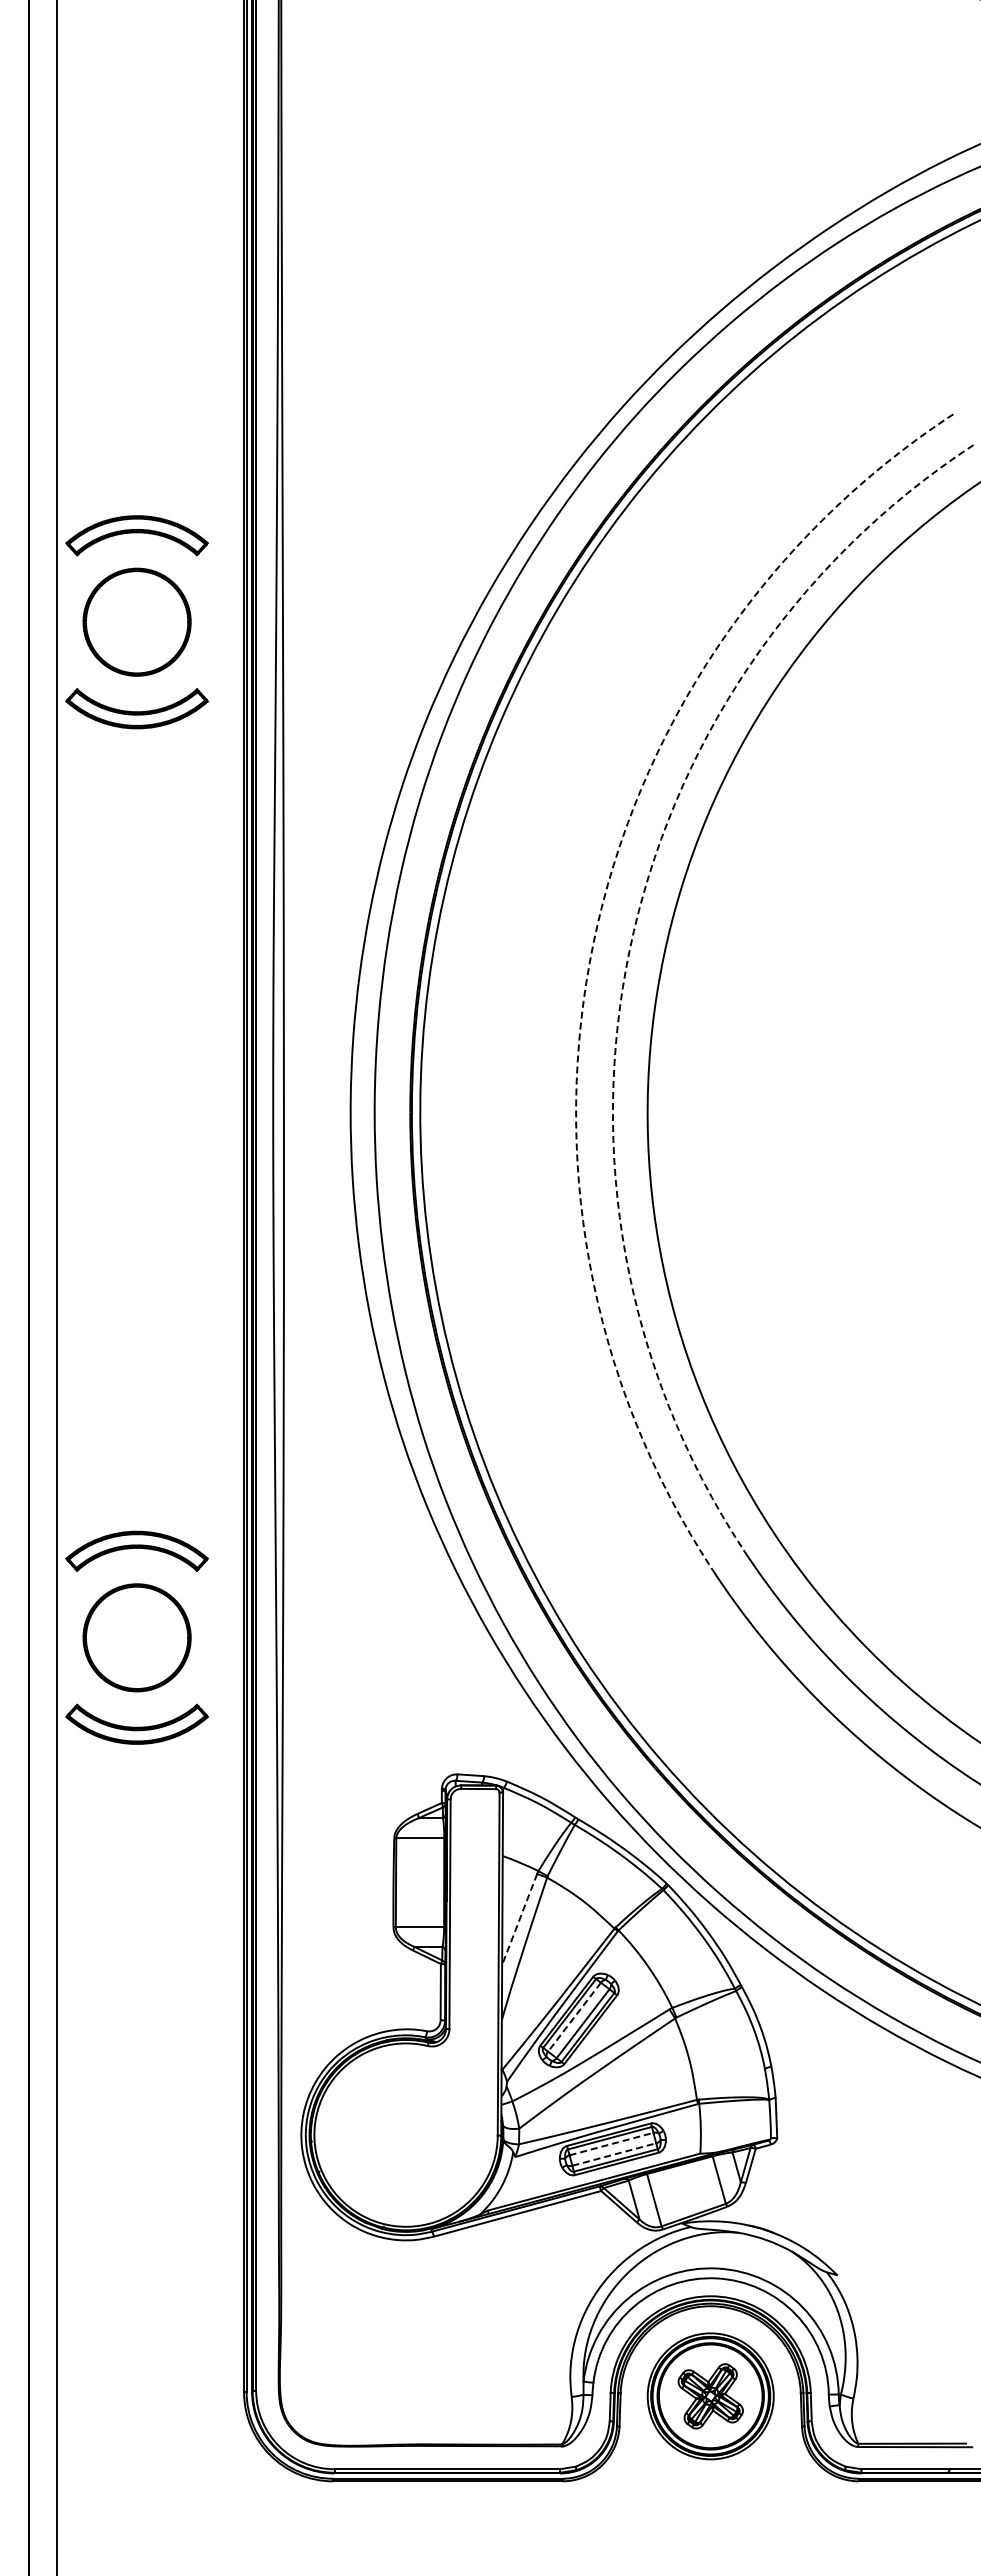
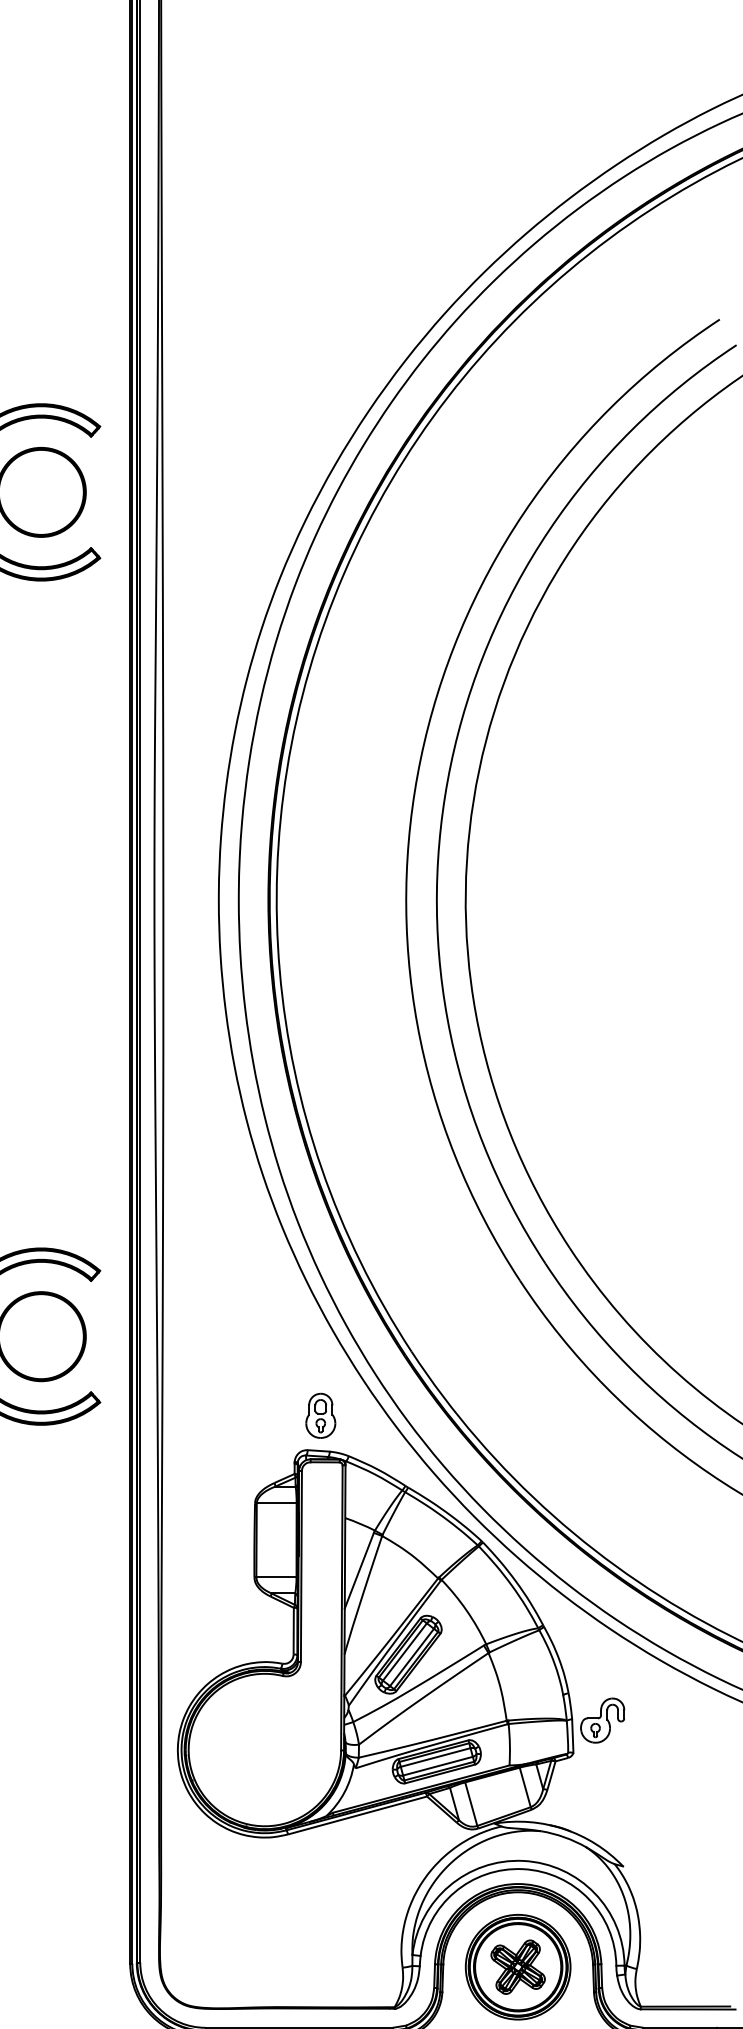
arc: (593, 942) -> (420, 758), dashed -> solid
arc: (629, 950) -> (450, 765), dashed -> solid
part: (473, 1732) -> (320, 1415), added
line: (519, 1919) -> (359, 1570), dashed -> solid
line: (574, 2017) -> (404, 1652), dashed -> solid
part: (812, 2099) -> (602, 1720), added
line: (611, 2143) -> (435, 1757), dashed -> solid
line: (614, 2154) -> (438, 1766), dashed -> solid

